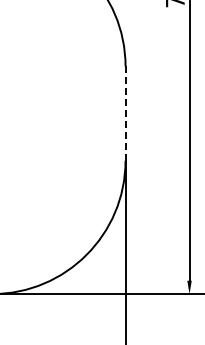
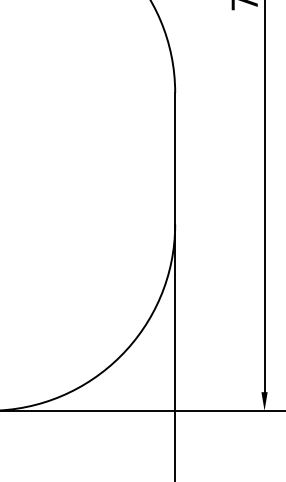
line: (125, 114) -> (175, 159), dashed -> solid

